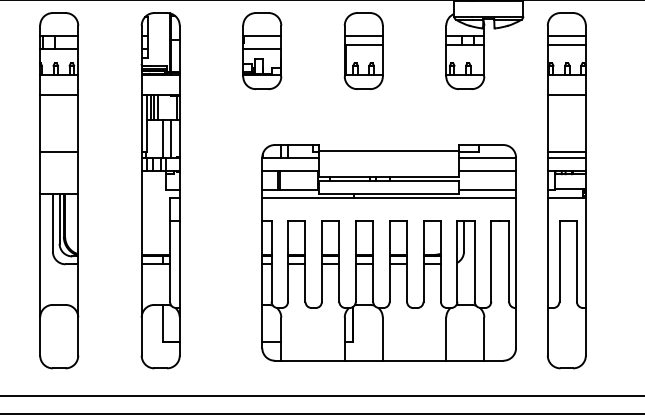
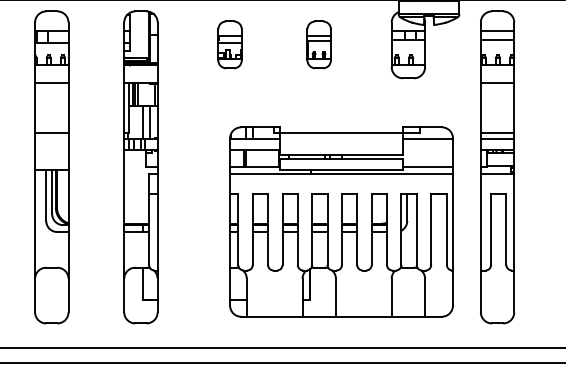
part: (261, 50) -> (229, 44), size x0.7
part: (362, 50) -> (318, 44), size x0.7
line: (487, 171) -> (427, 150), removed

